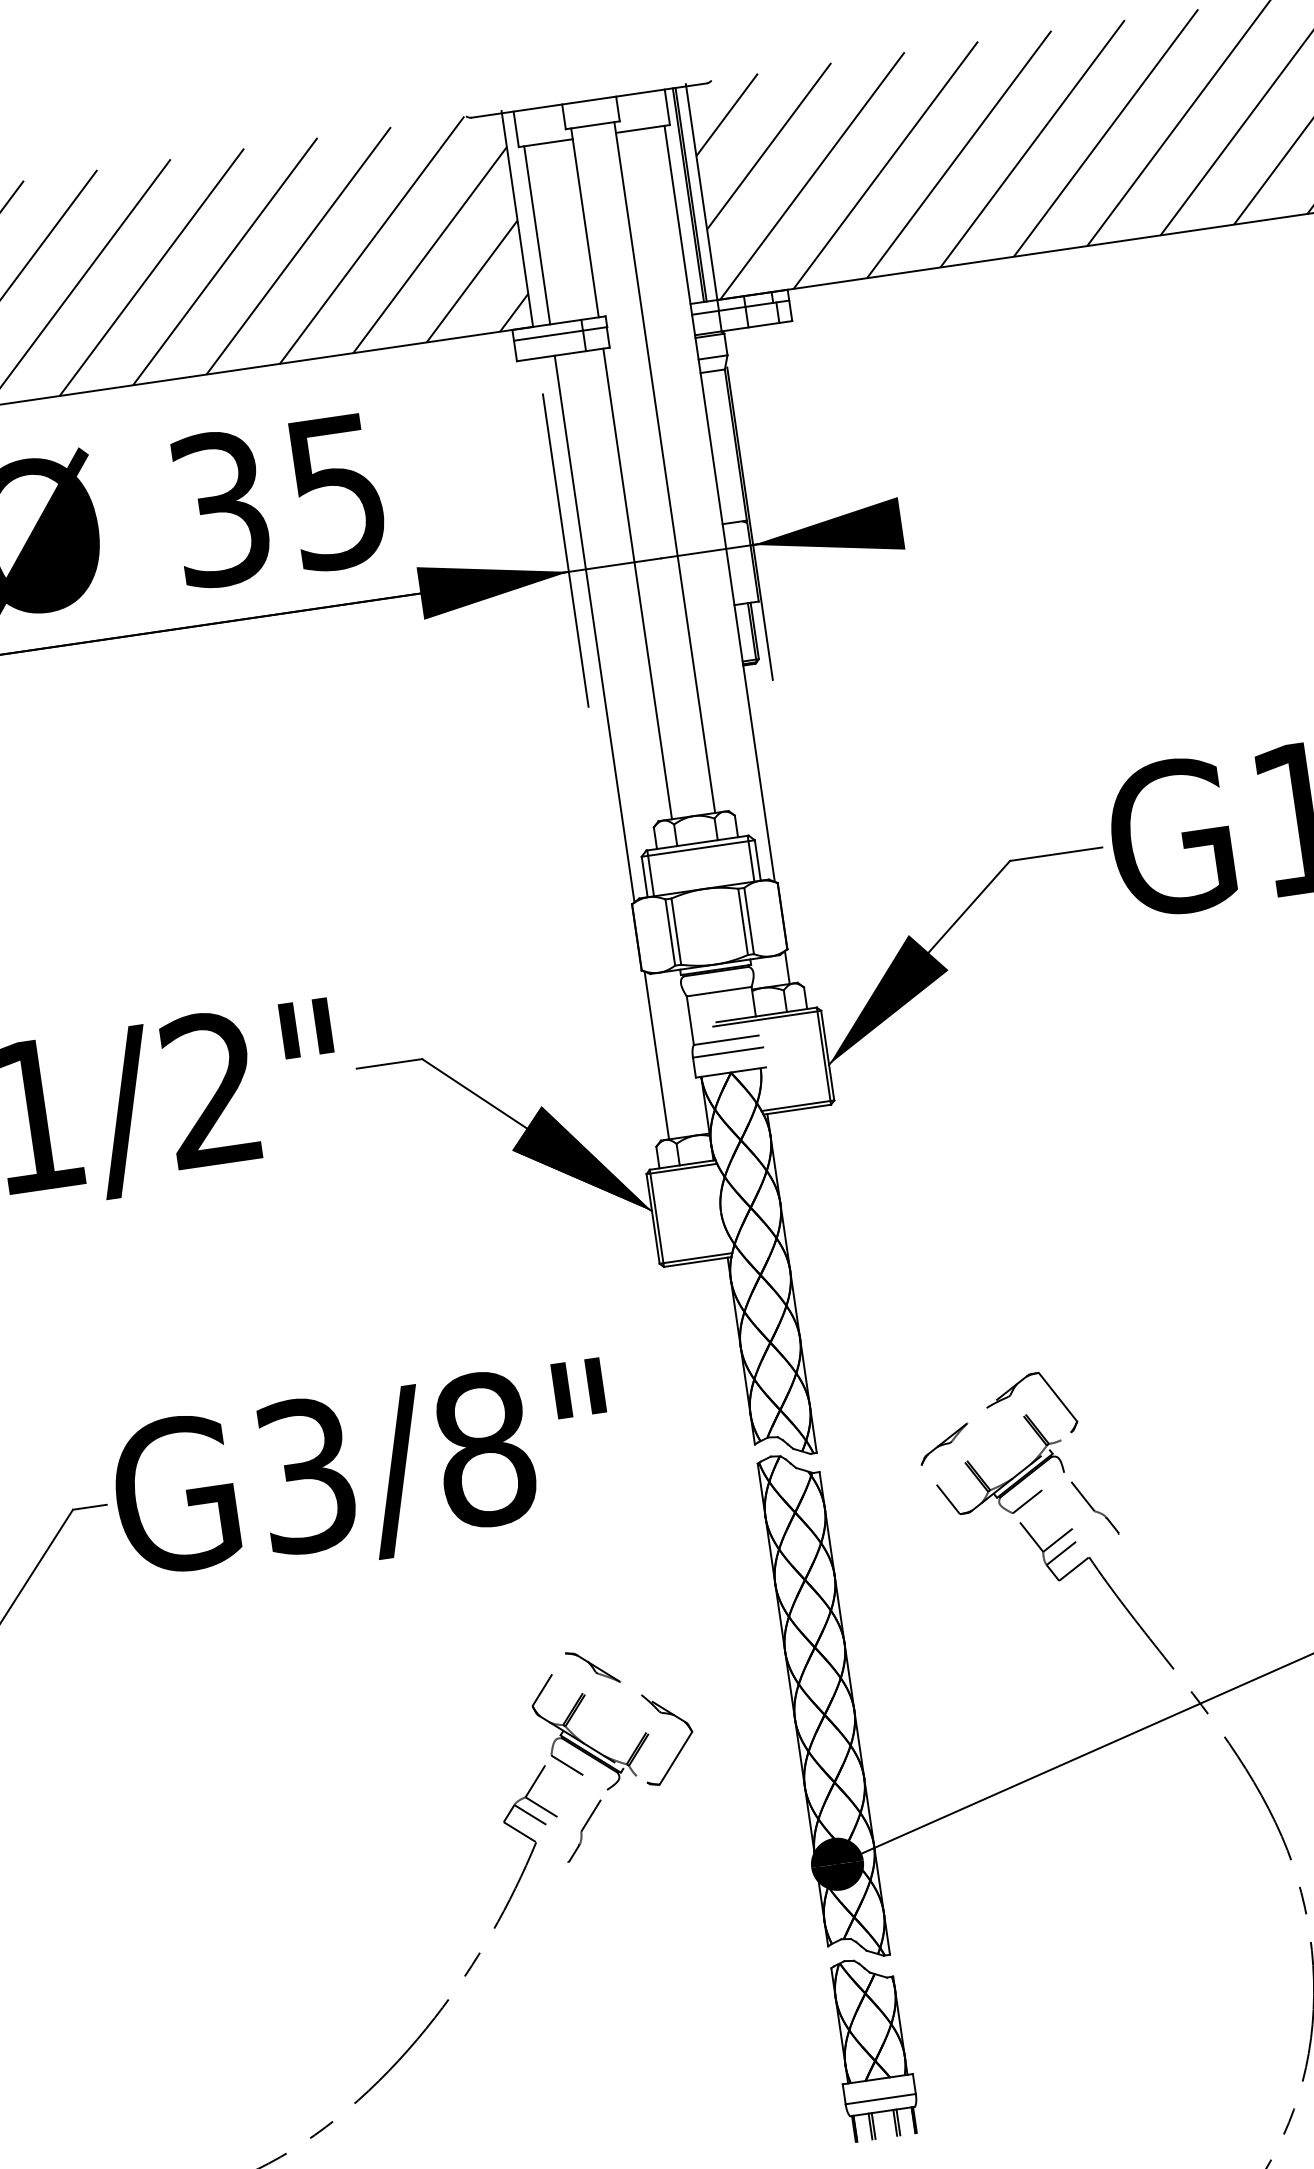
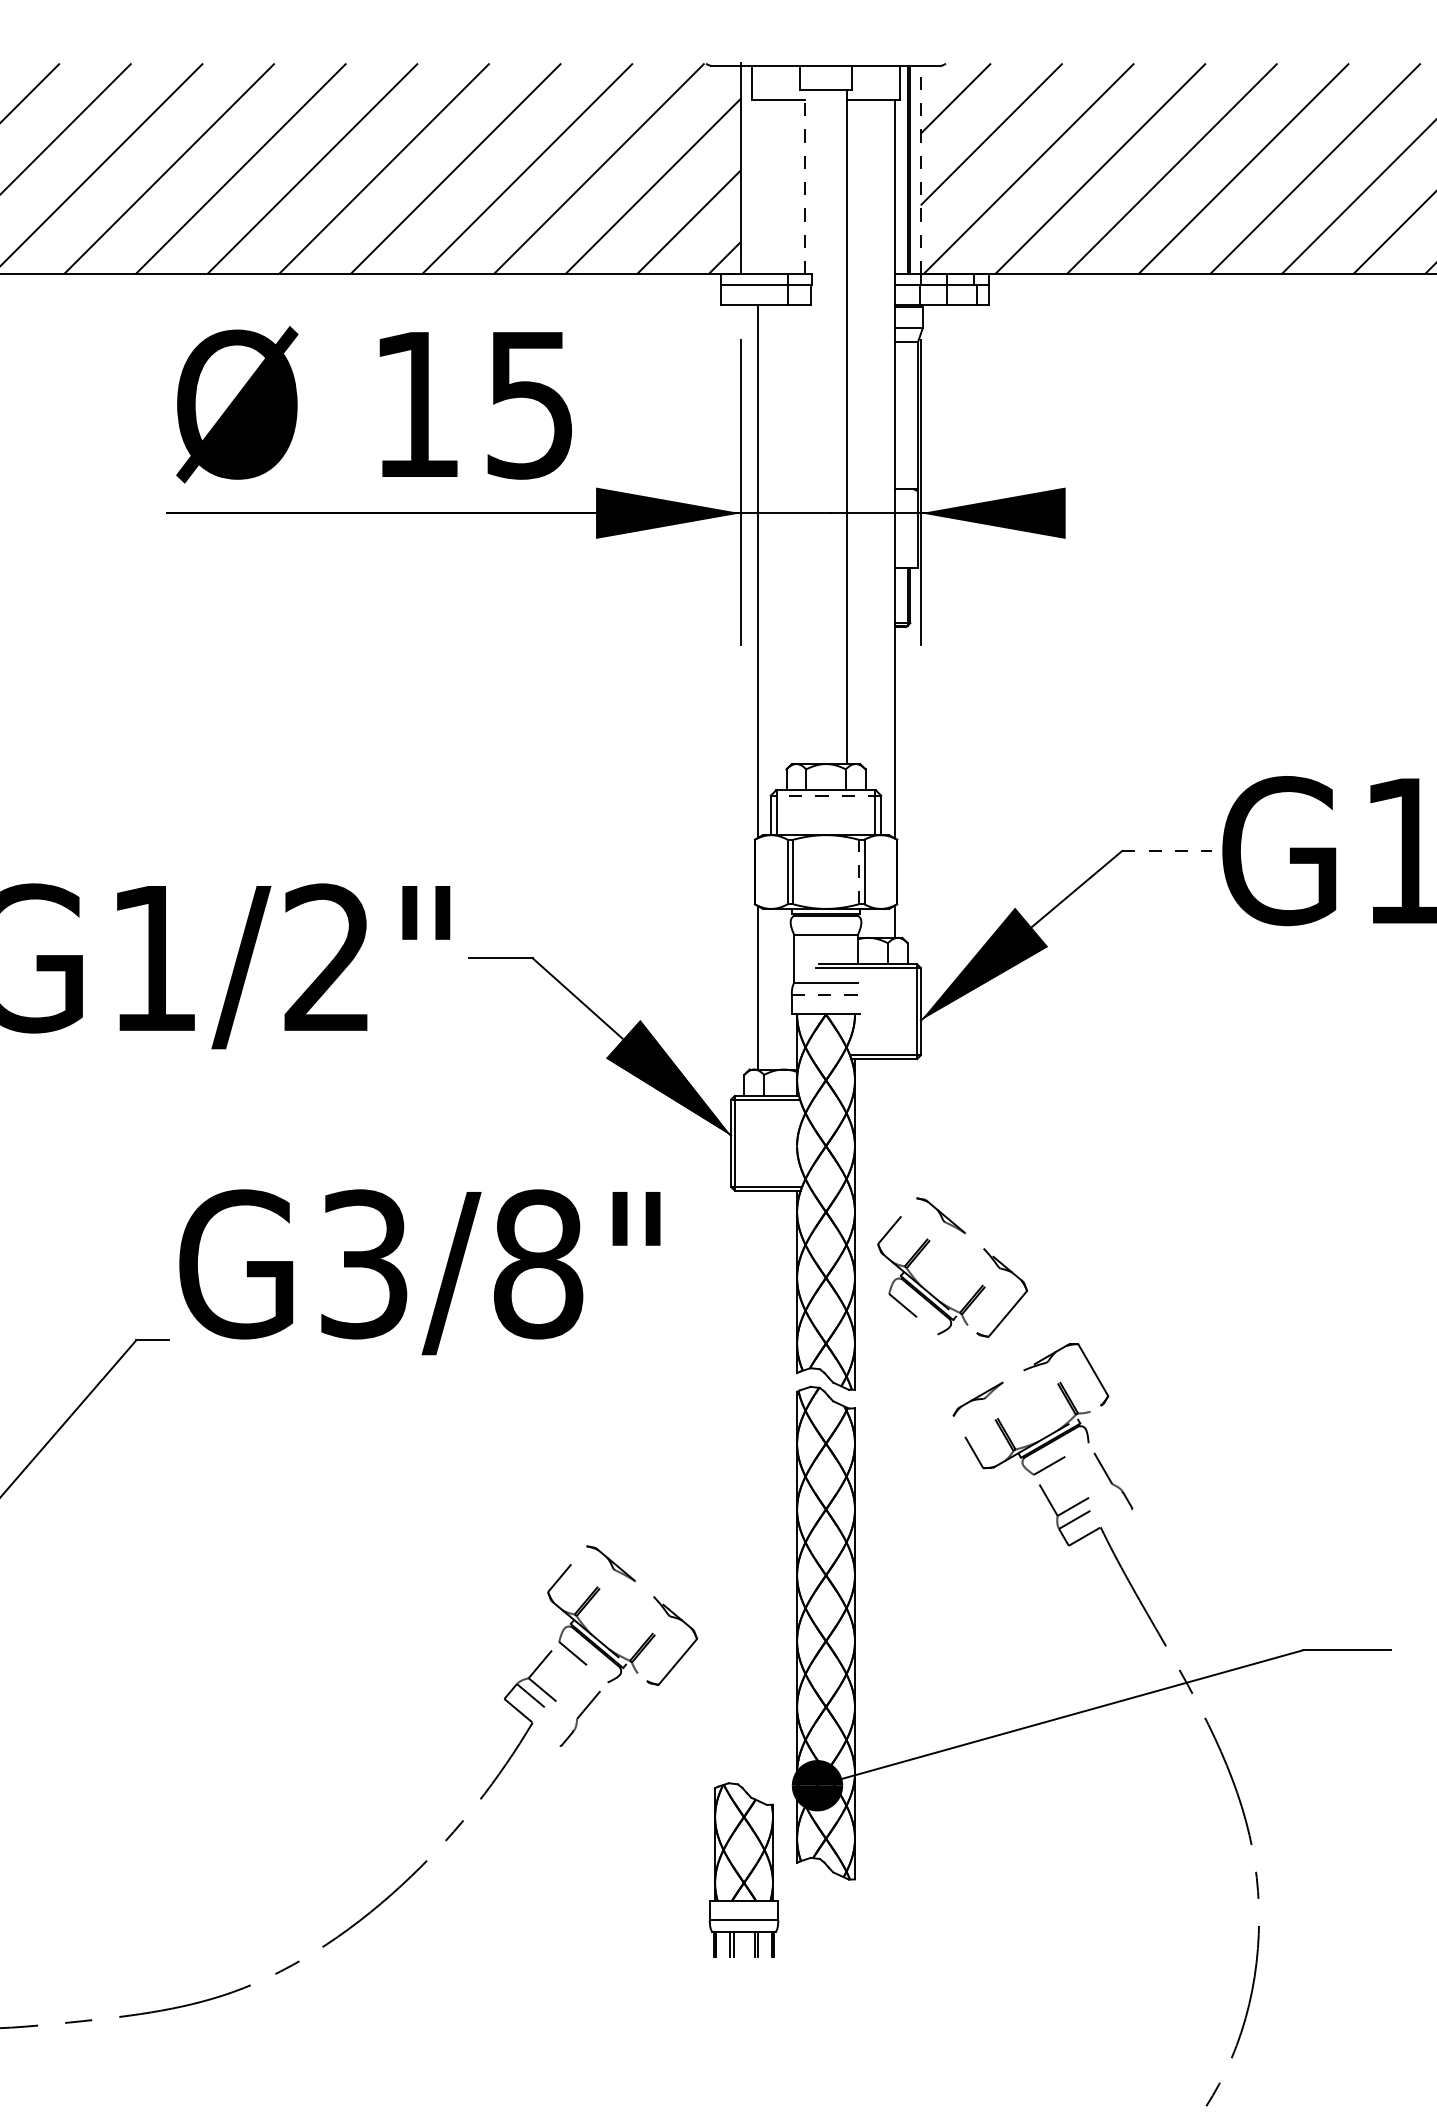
line: (701, 191) -> (920, 168), solid -> dashed
line: (584, 222) -> (804, 181), solid -> dashed
line: (537, 235) -> (757, 187), removed
text: (220, 508) -> (416, 404), 35 -> 15
line: (637, 584) -> (804, 534), removed
line: (697, 848) -> (825, 795), solid -> dashed
line: (1056, 853) -> (1167, 850), solid -> dashed
line: (742, 921) -> (858, 871), solid -> dashed
line: (728, 1052) -> (826, 994), solid -> dashed
part: (879, 1341) -> (930, 1292), added
text: (364, 1475) -> (419, 1272), moved
part: (872, 2047) -> (743, 1869), moved

